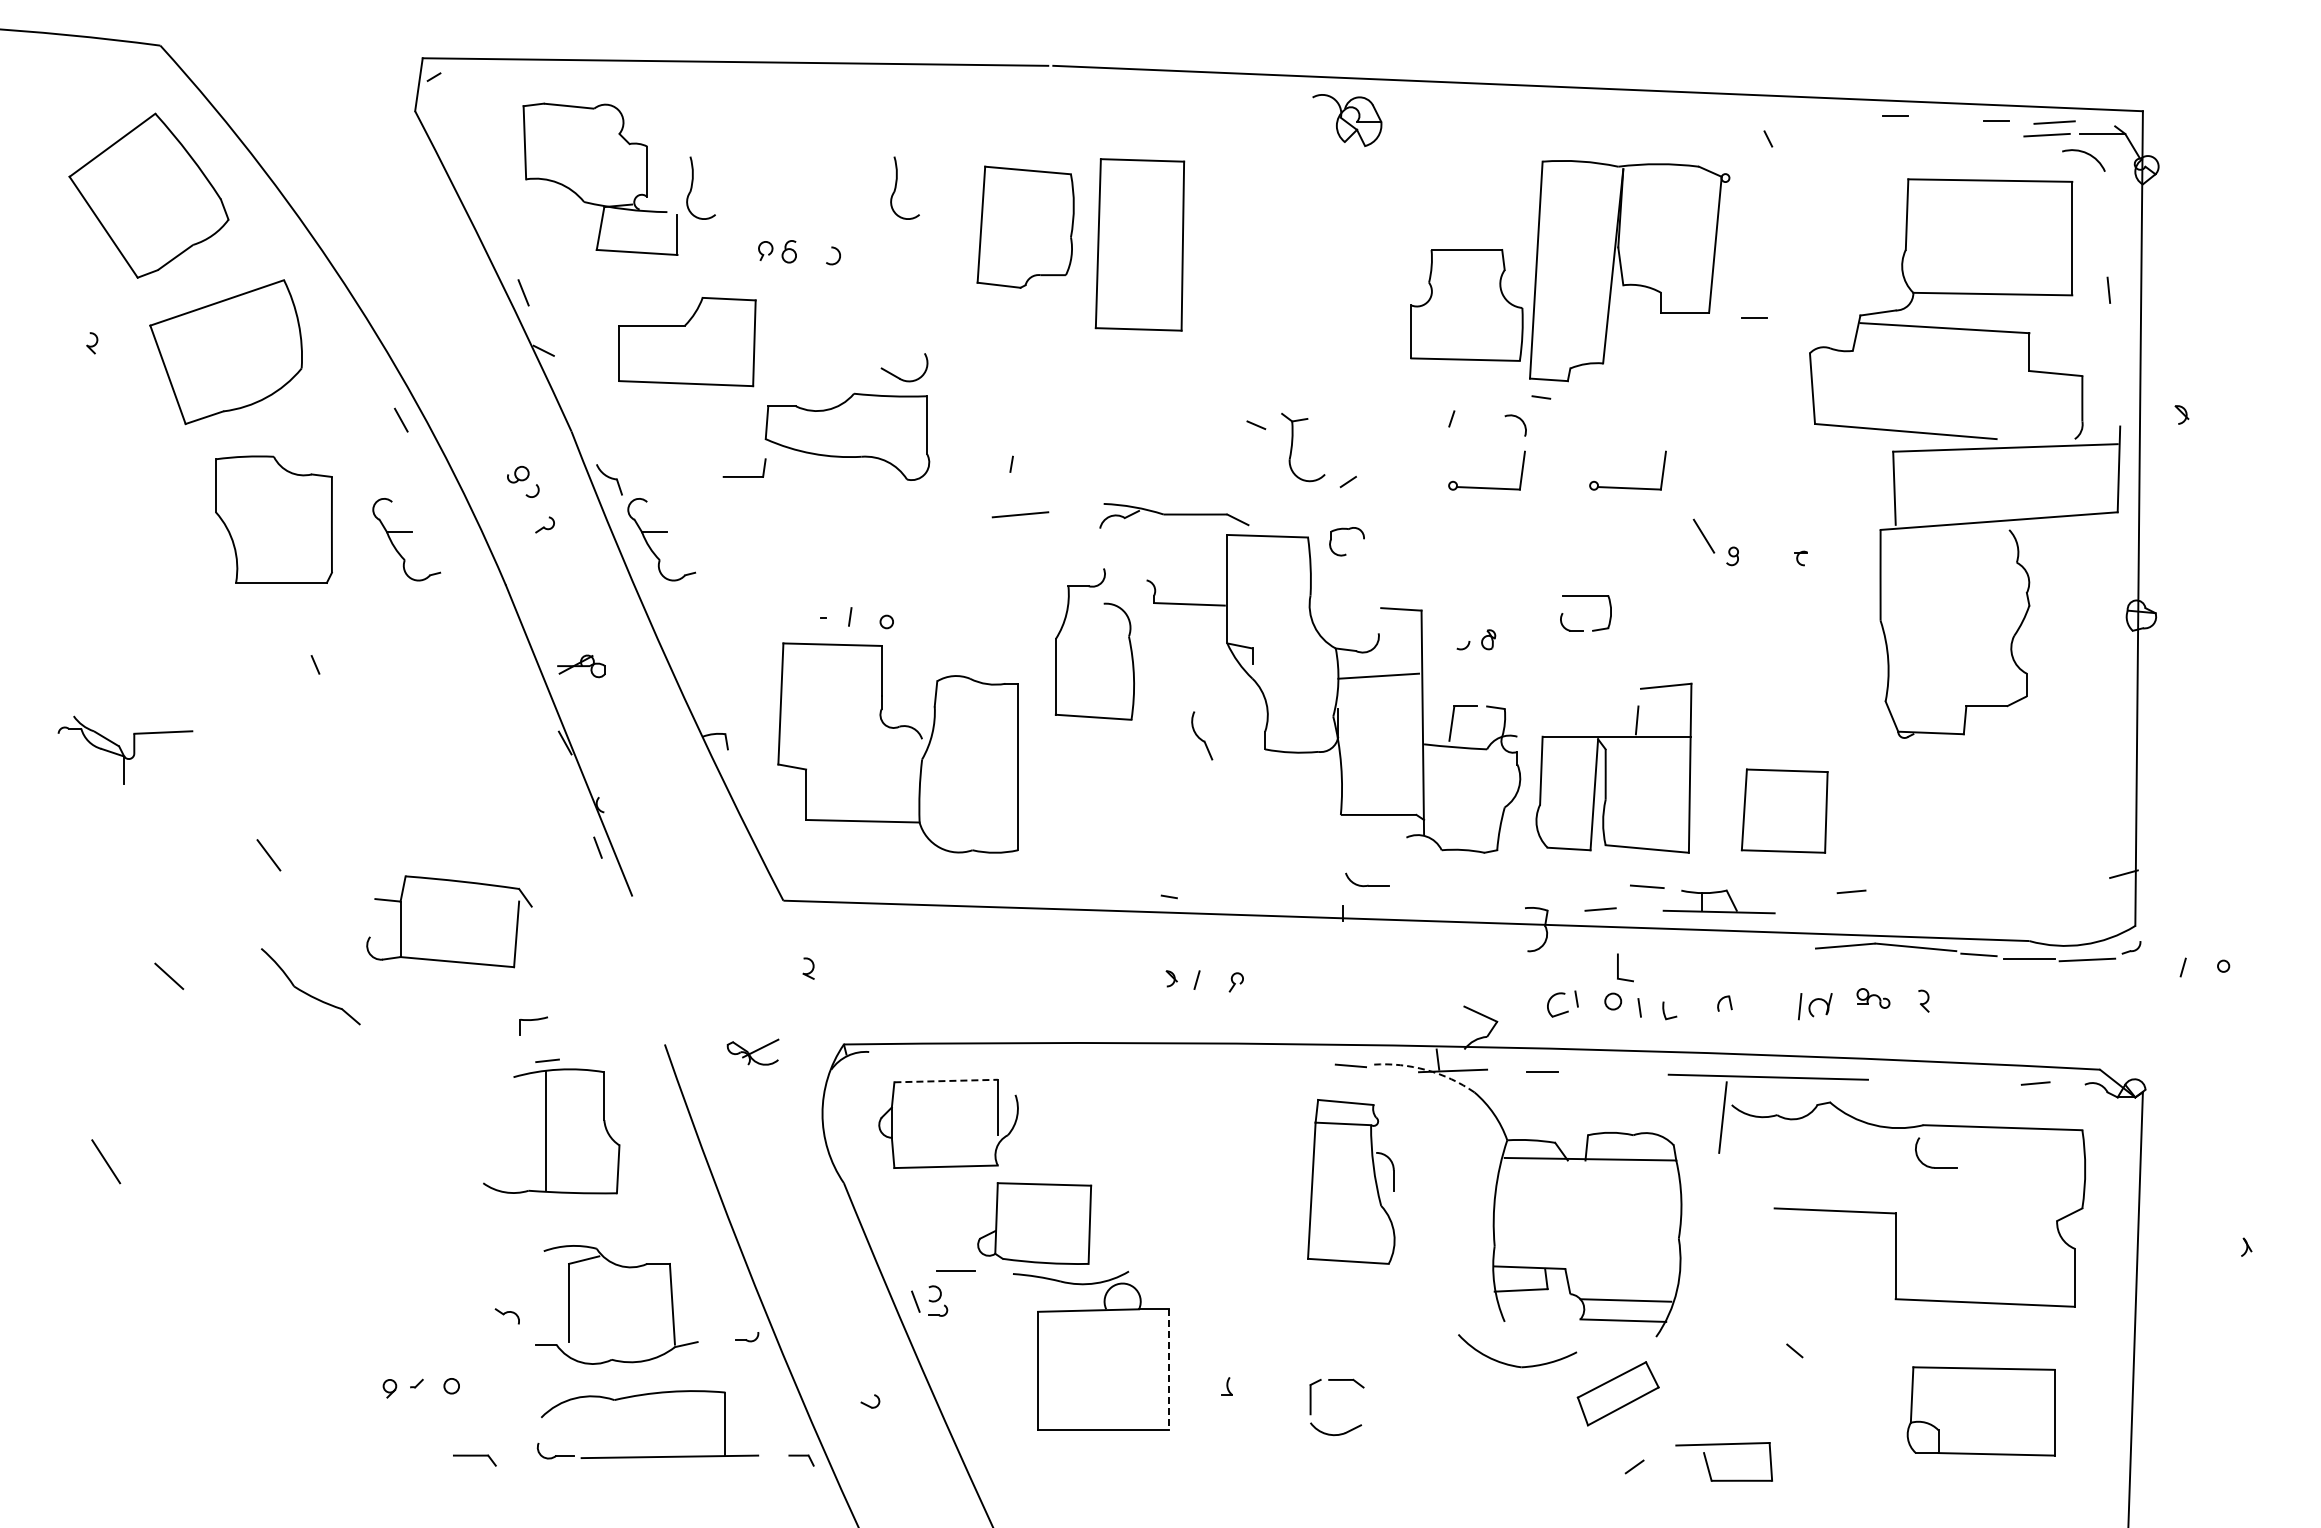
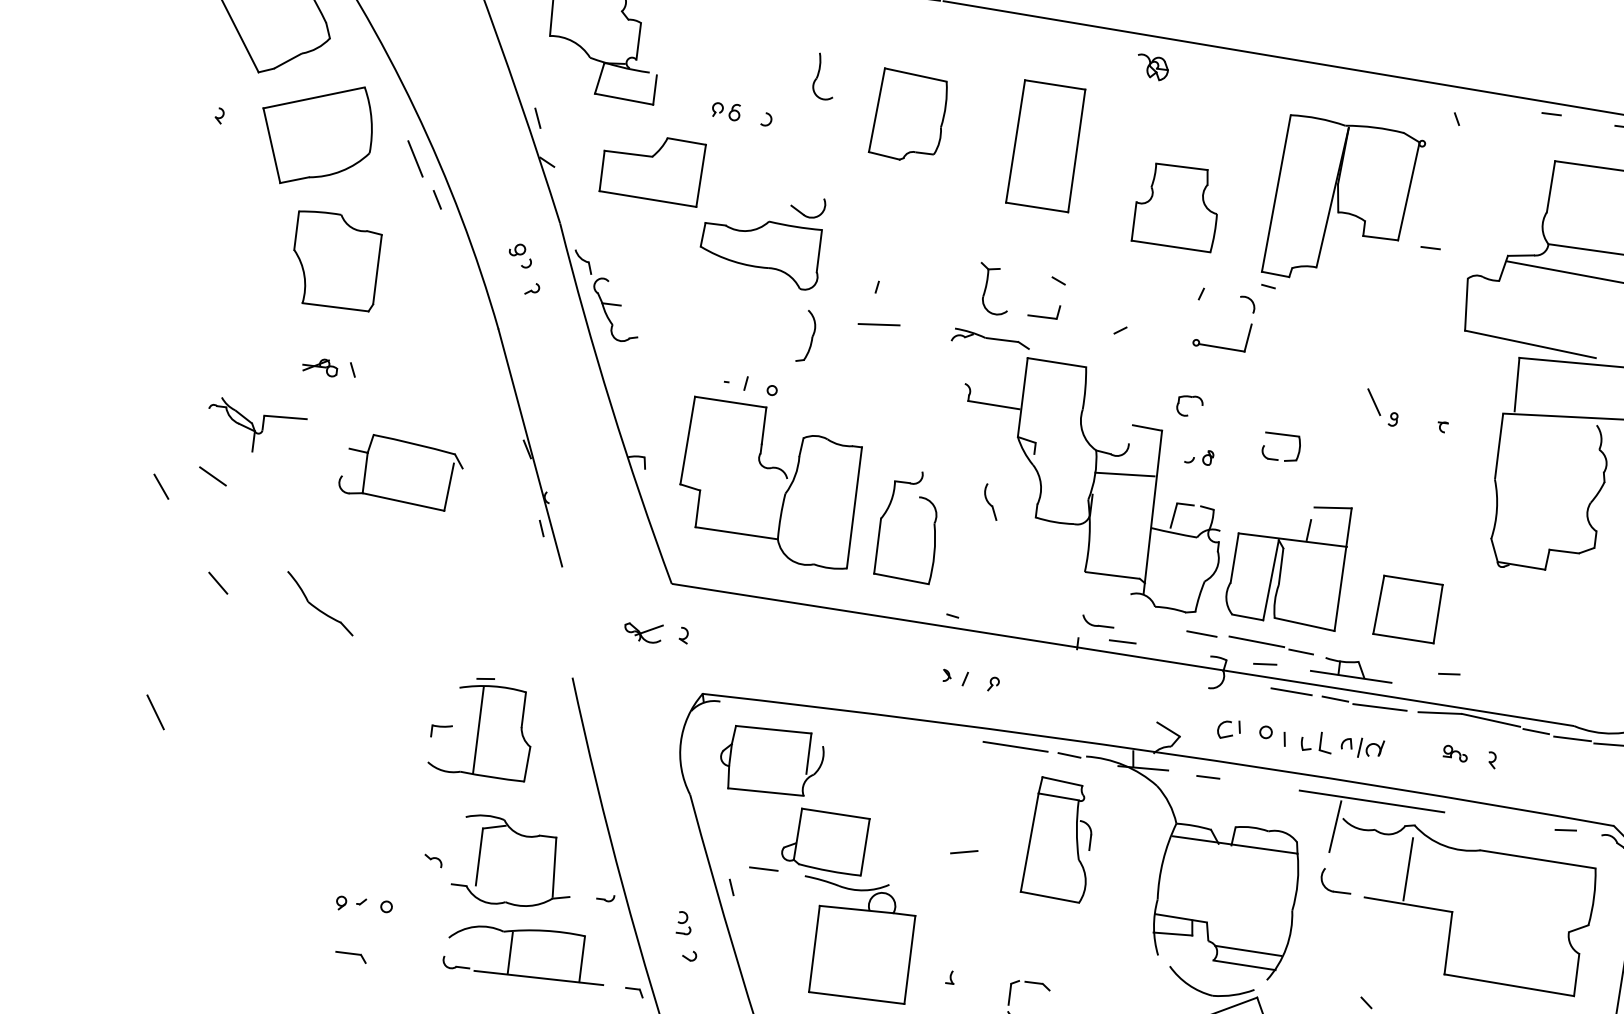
part: (1347, 120) -> (1152, 67), size x0.62
part: (692, 187) -> (670, 56), removed
part: (1139, 244) -> (1045, 145), moved
part: (1466, 305) -> (1176, 207), moved
line: (364, 368) -> (415, 158), added
part: (1292, 447) -> (986, 288), moved
part: (744, 476) -> (1043, 316), moved
part: (1627, 487) -> (1322, 359), removed
part: (1174, 515) -> (991, 339), size x0.71
part: (1346, 529) -> (1190, 397), moved
part: (406, 532) -> (431, 281), removed
part: (931, 542) -> (811, 336), added
part: (1128, 640) -> (933, 526), moved
part: (581, 666) -> (319, 367), moved
part: (125, 749) -> (256, 426), moved
line: (143, 832) -> (212, 476), added
line: (268, 855) -> (161, 486), moved
line: (1509, 879) -> (1201, 634), added
line: (1585, 880) -> (1256, 641), added
line: (1403, 903) -> (1122, 642), added
line: (1640, 942) -> (1291, 691), added
line: (1701, 944) -> (1335, 698), added
line: (1762, 948) -> (1379, 707), added
part: (442, 959) -> (392, 498), moved
part: (1618, 967) -> (1321, 742), moved
part: (1815, 1006) -> (1371, 749), moved
part: (533, 1025) -> (441, 730), moved
part: (752, 1051) -> (642, 631), moved
line: (1276, 1063) -> (1015, 746), added
arc: (1426, 1070) -> (1124, 765), dashed -> solid
line: (946, 1081) -> (773, 730), dashed -> solid
line: (1828, 1162) -> (1408, 868), added
part: (1933, 1166) -> (1332, 890), moved
line: (1224, 1214) -> (964, 851), added
part: (938, 1300) -> (684, 922), moved
part: (1512, 1364) -> (1206, 992), moved
line: (1169, 1369) -> (910, 959), dashed -> solid
line: (627, 1427) -> (510, 952), added
part: (474, 1460) -> (350, 957), moved

